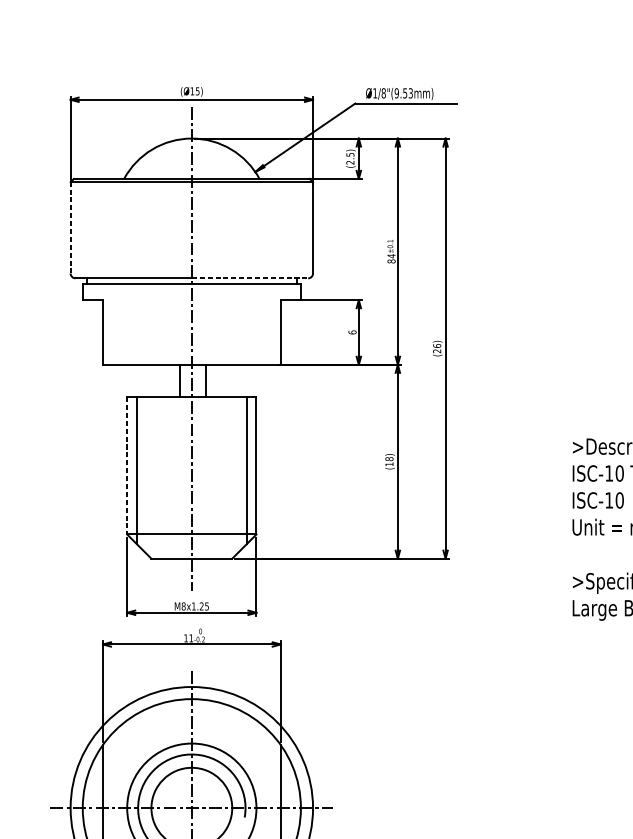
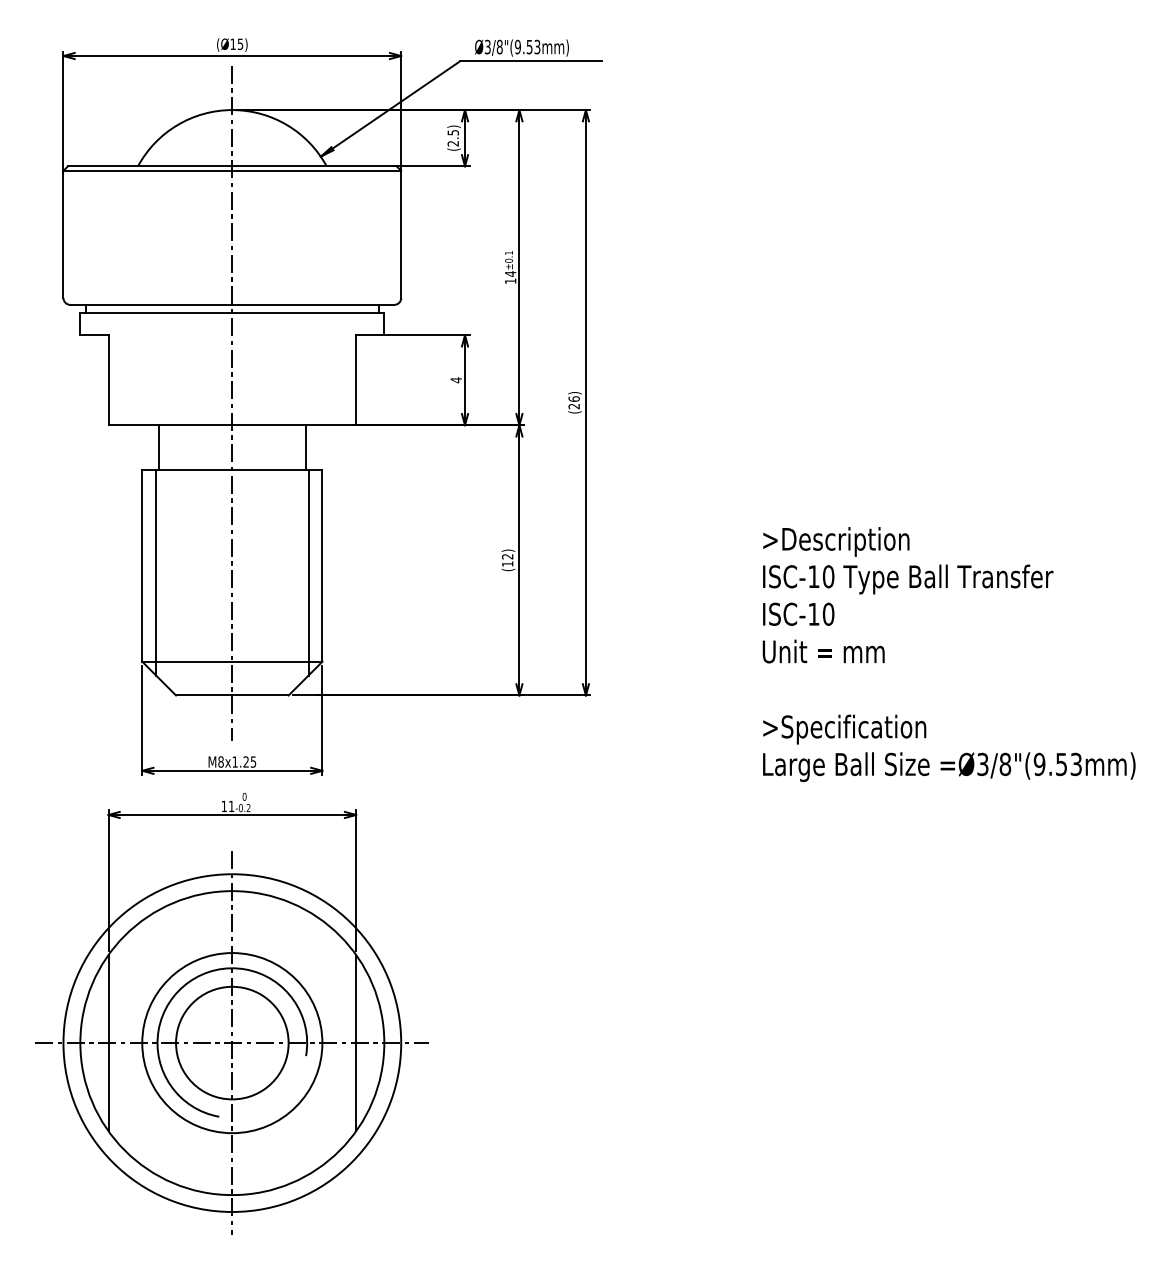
text: (374, 92) -> (487, 46), Ø1/8"(9.53mm) -> Ø3/8"(9.53mm)
line: (70, 227) -> (63, 234), dashed -> solid
text: (391, 261) -> (510, 281), 84 -> 14
line: (250, 278) -> (313, 304), dashed -> solid
text: (351, 332) -> (455, 380), 6 -> 4
line: (180, 380) -> (159, 447), moved
line: (205, 380) -> (305, 447), moved
text: (389, 458) -> (507, 556), (18) -> (12)
line: (127, 466) -> (142, 566), dashed -> solid

